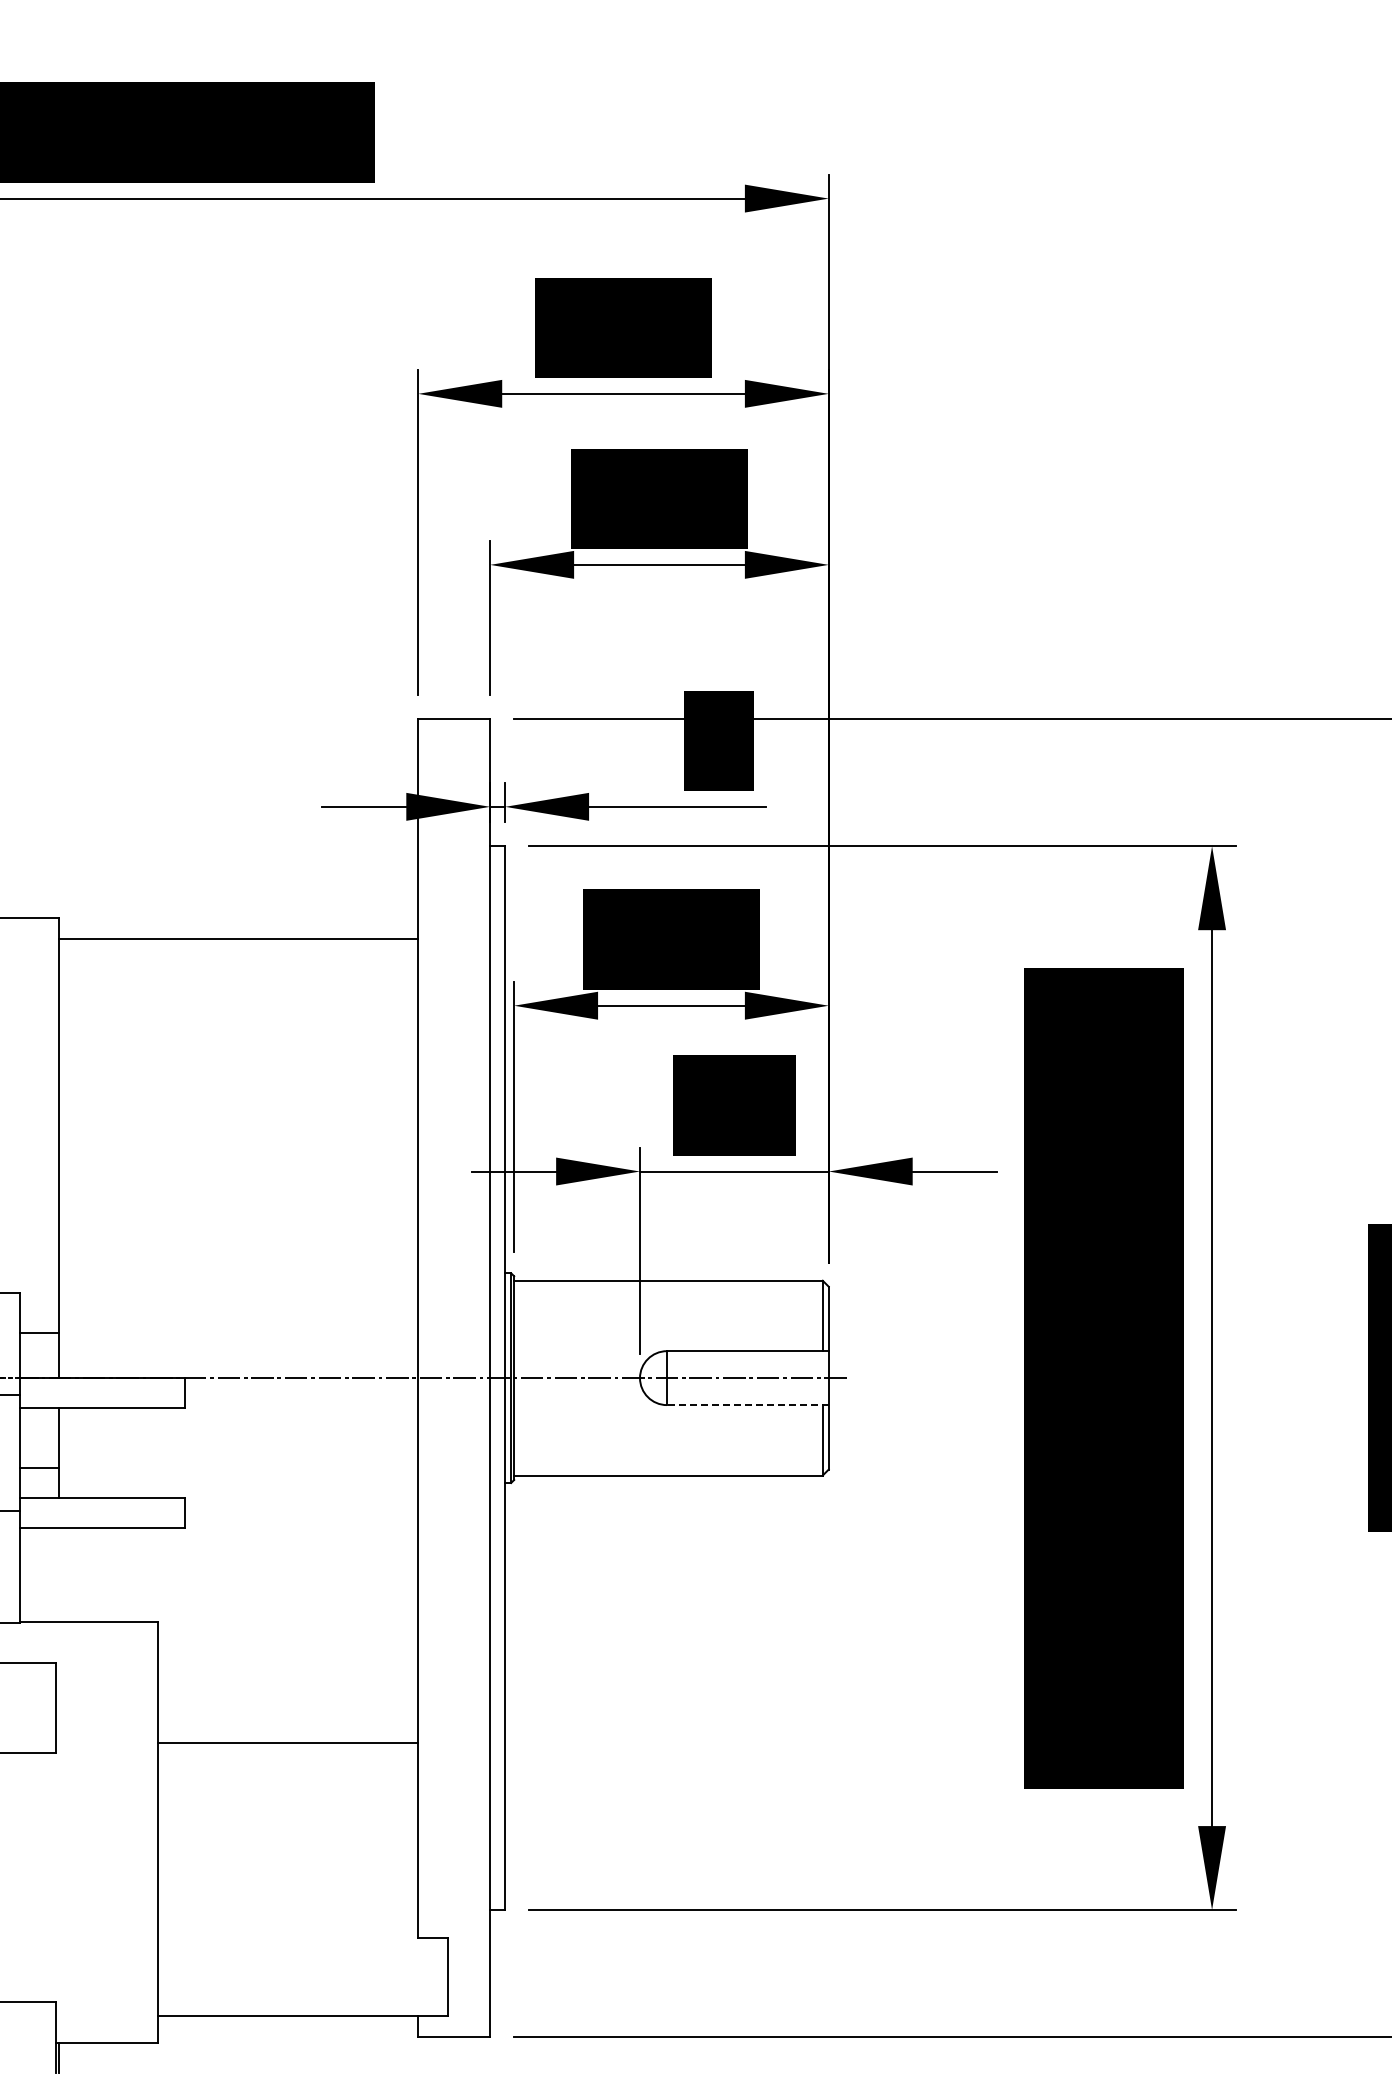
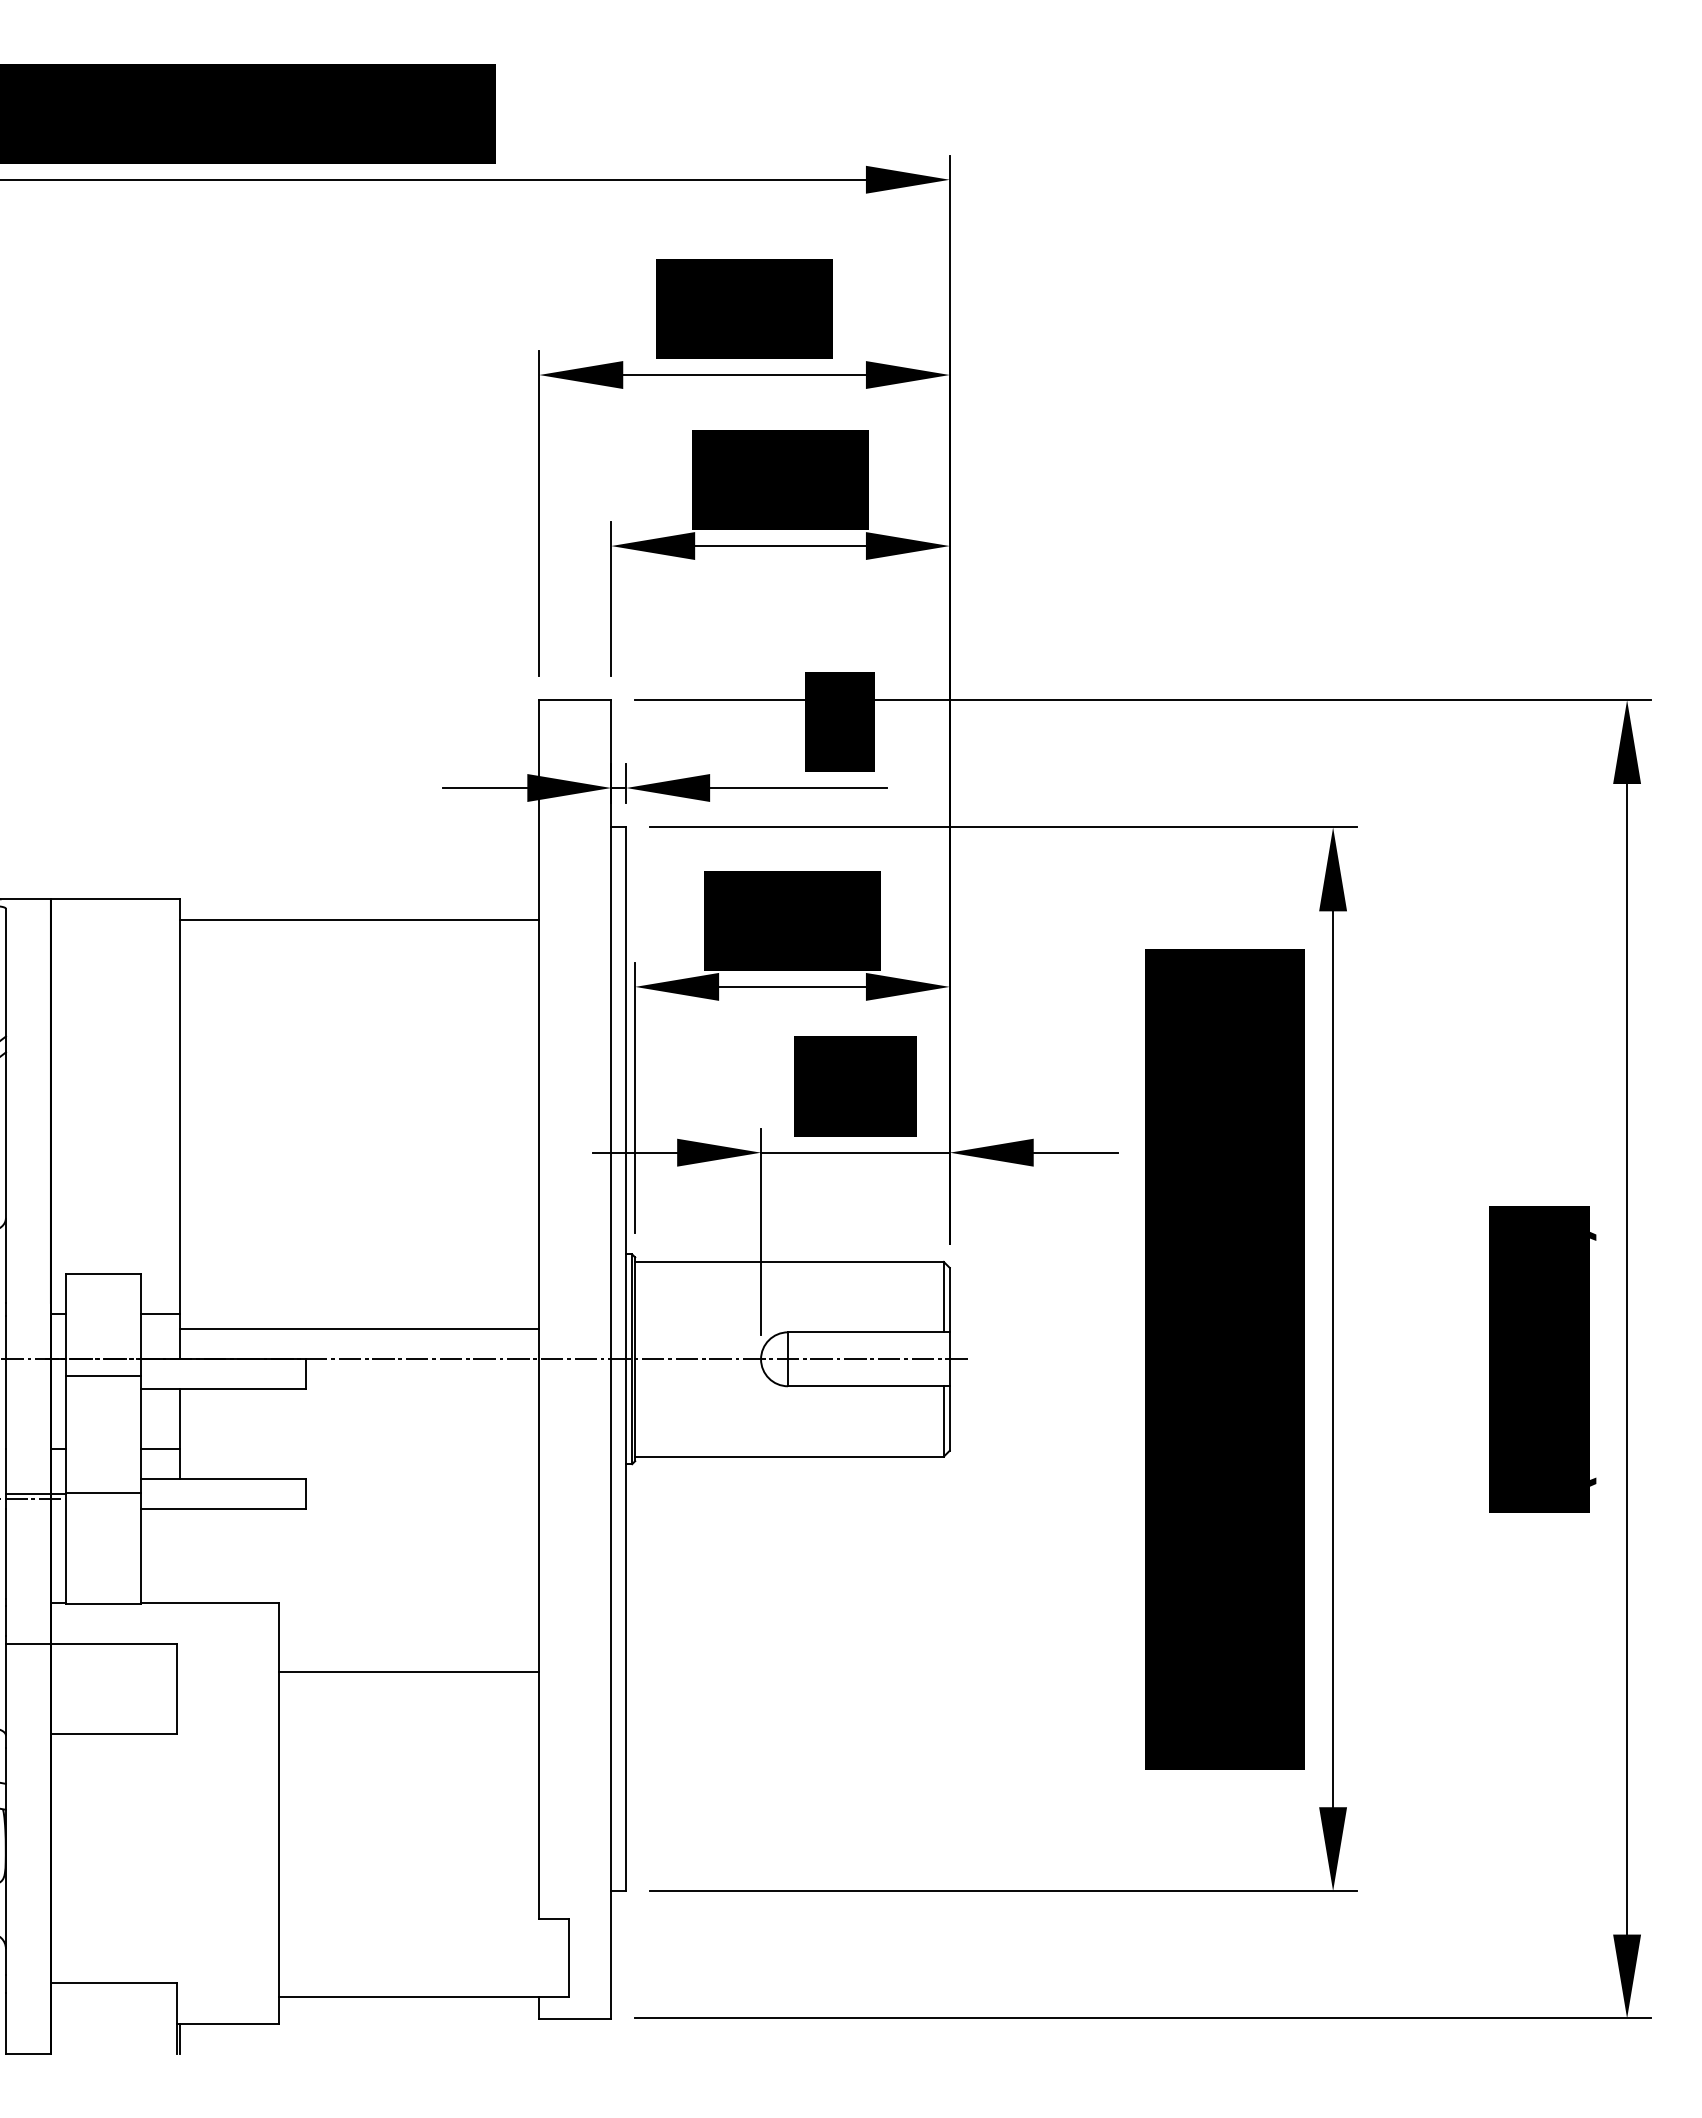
line: (238, 1348) -> (359, 1329), added
line: (747, 1405) -> (868, 1386), dashed -> solid
line: (287, 1743) -> (408, 1671), moved

